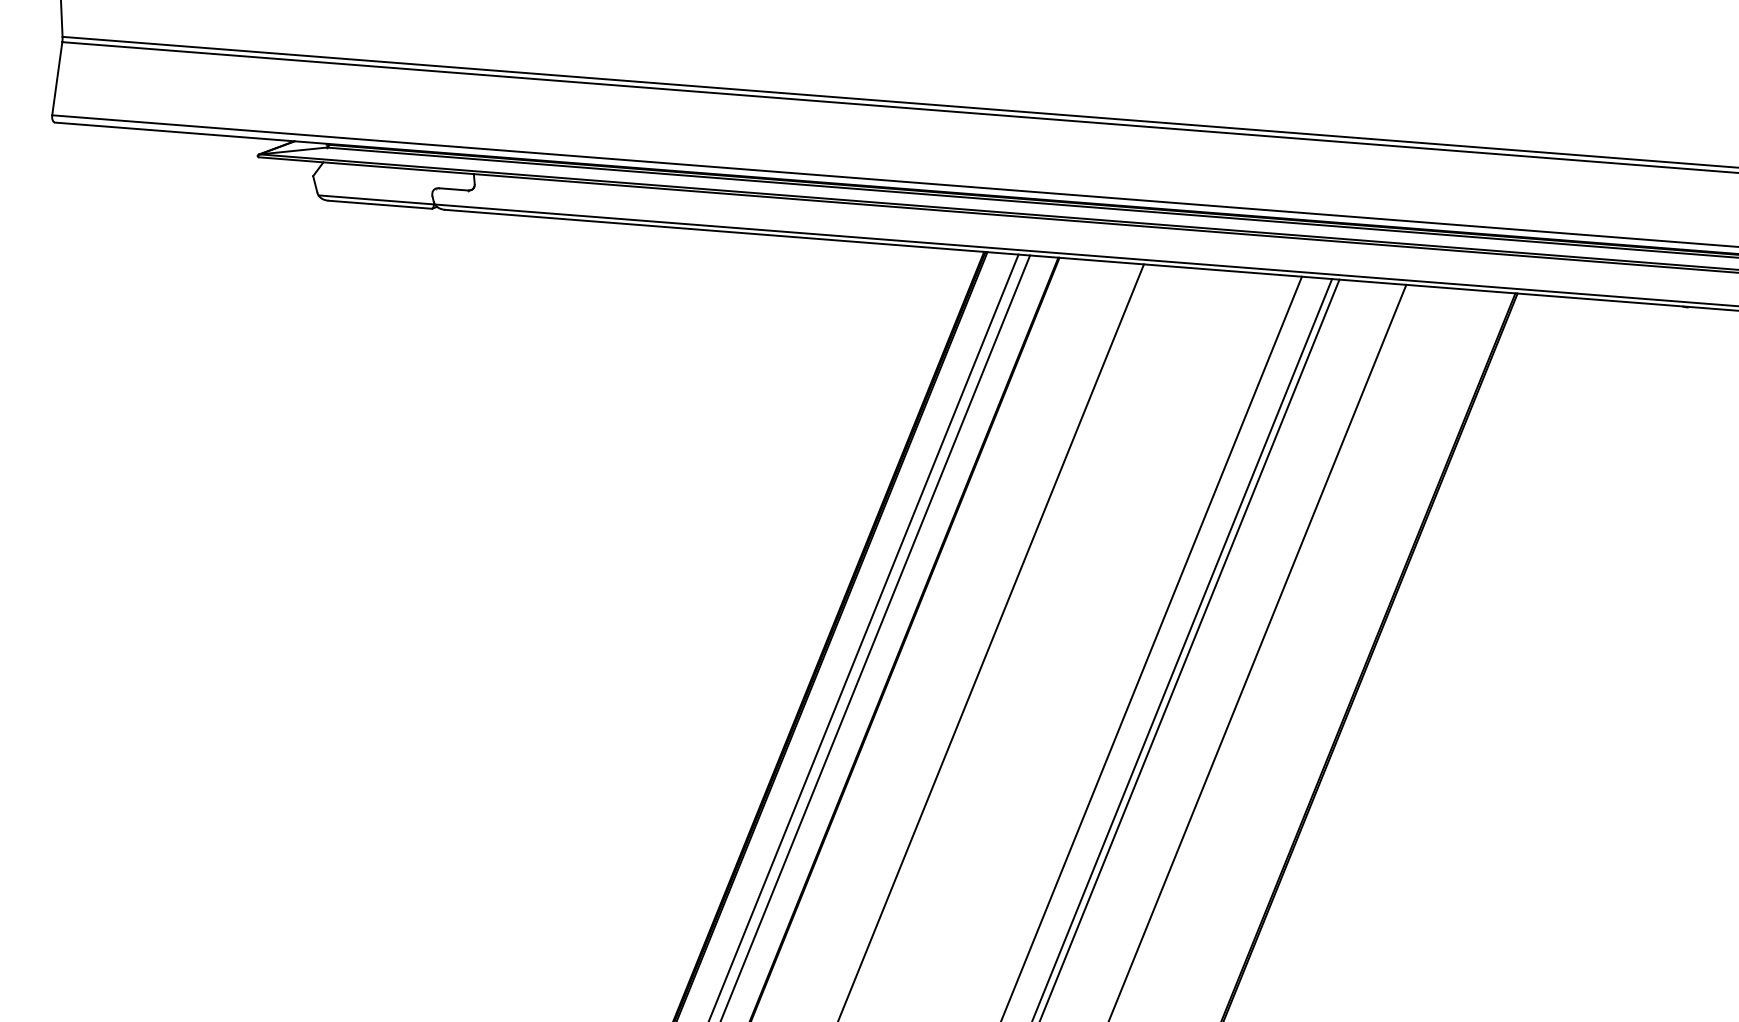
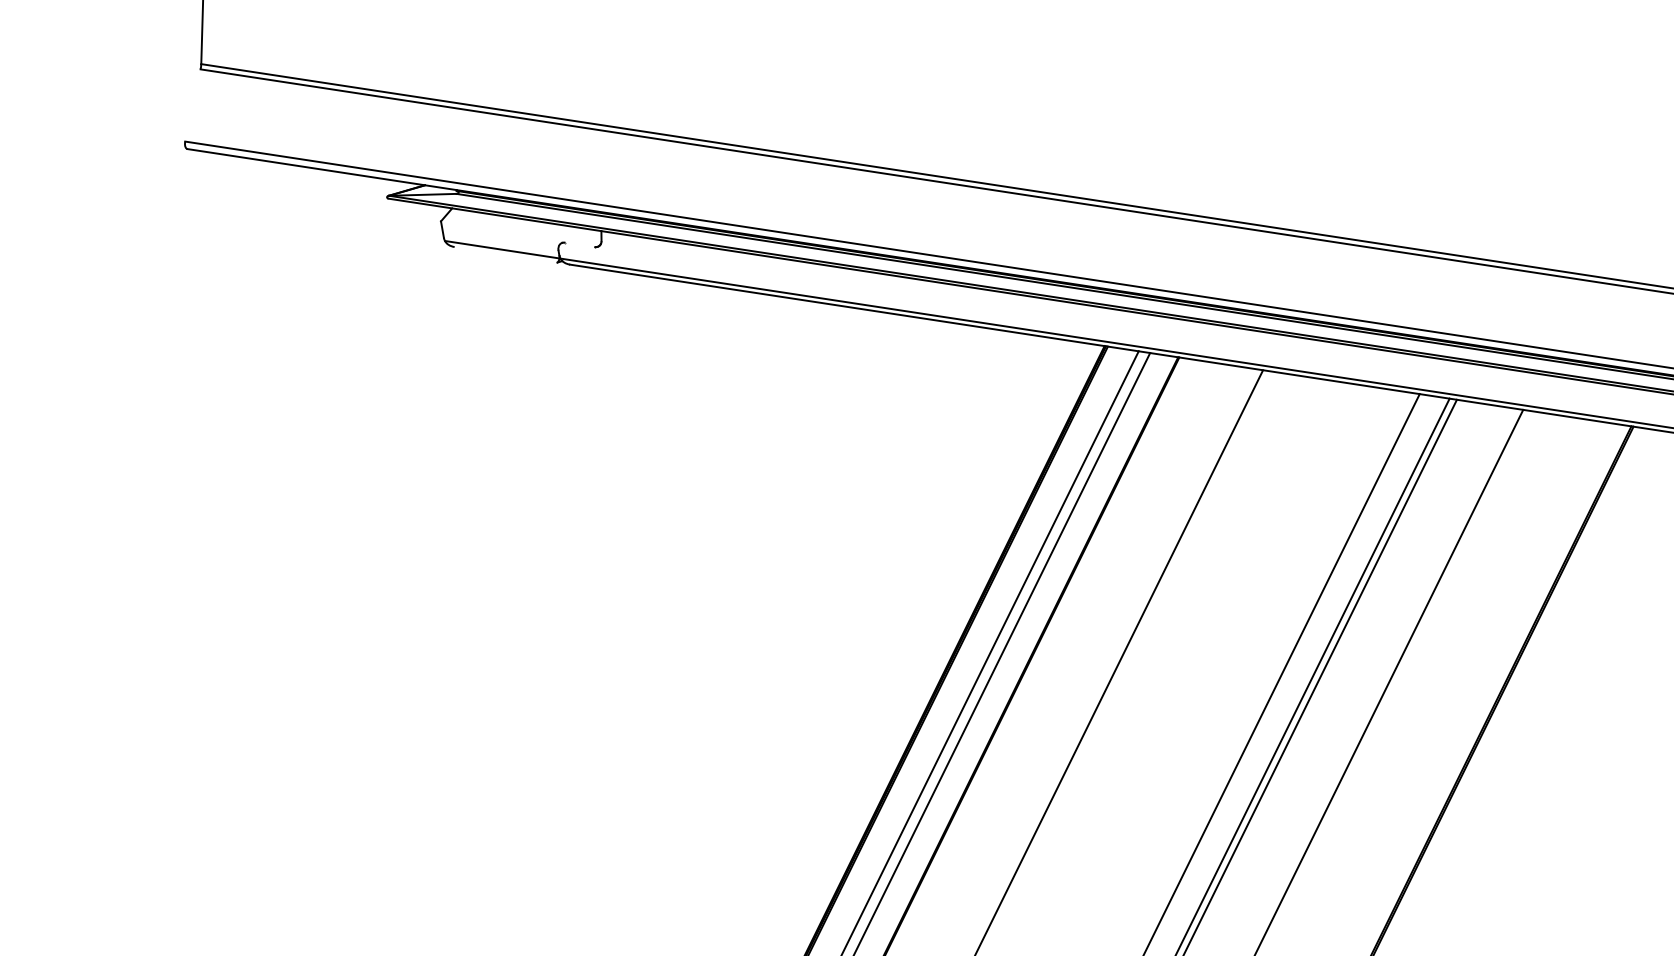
line: (57, 78) -> (193, 105), removed
line: (453, 189) -> (579, 244), removed
line: (379, 204) -> (505, 254), removed

